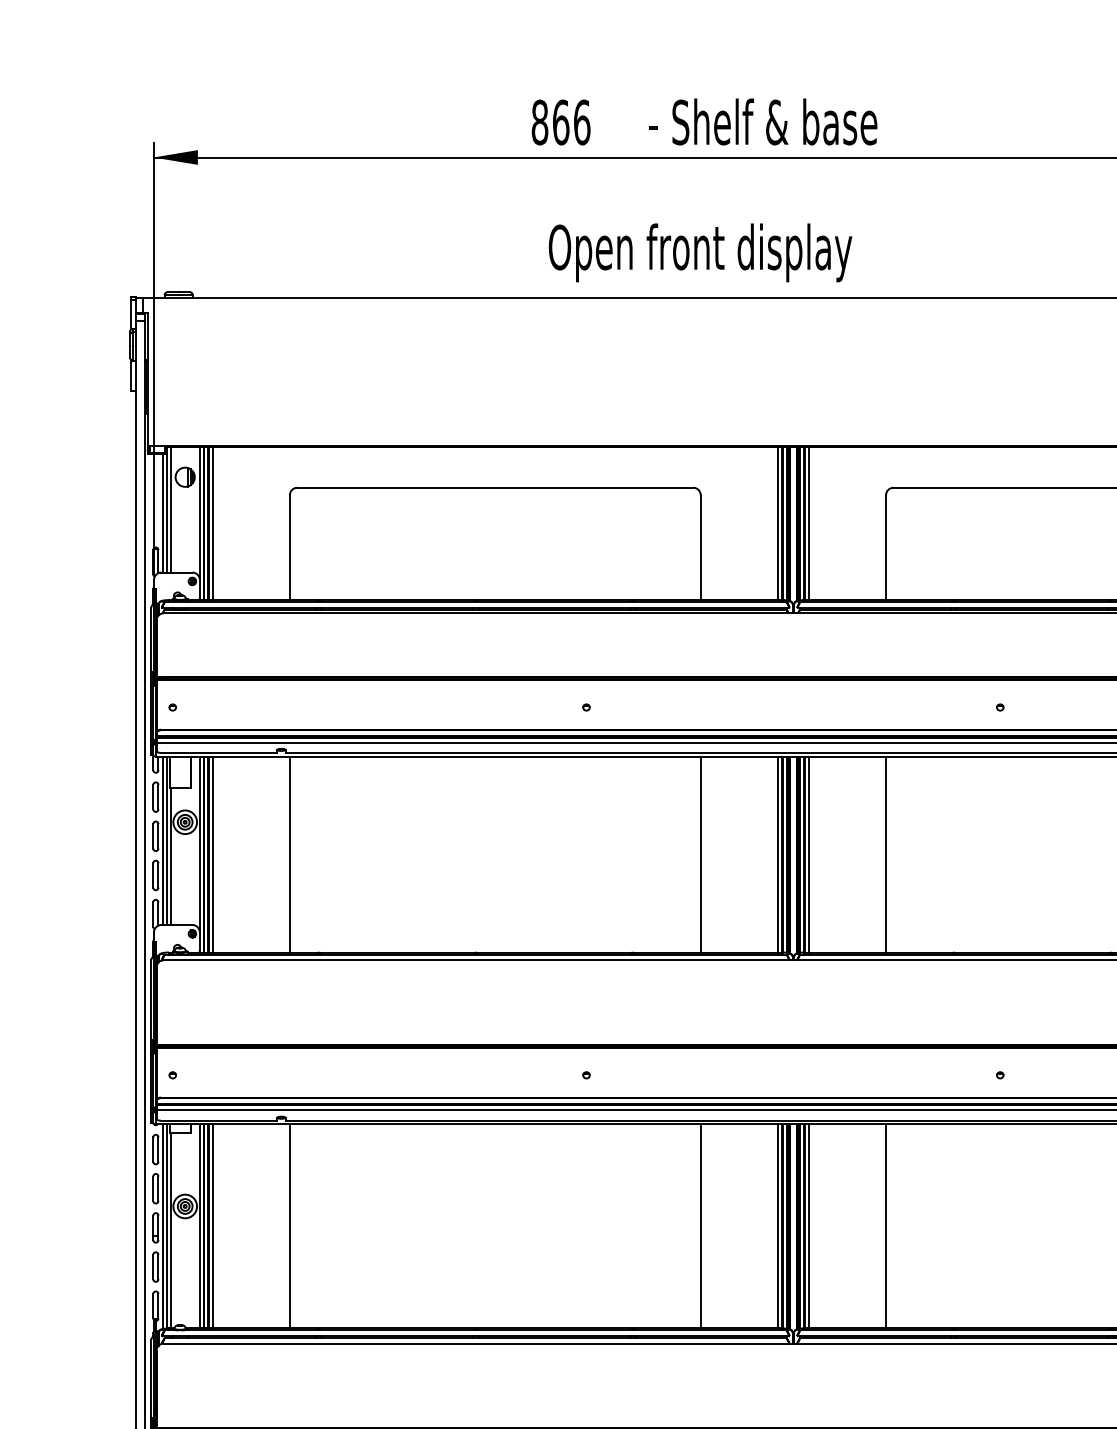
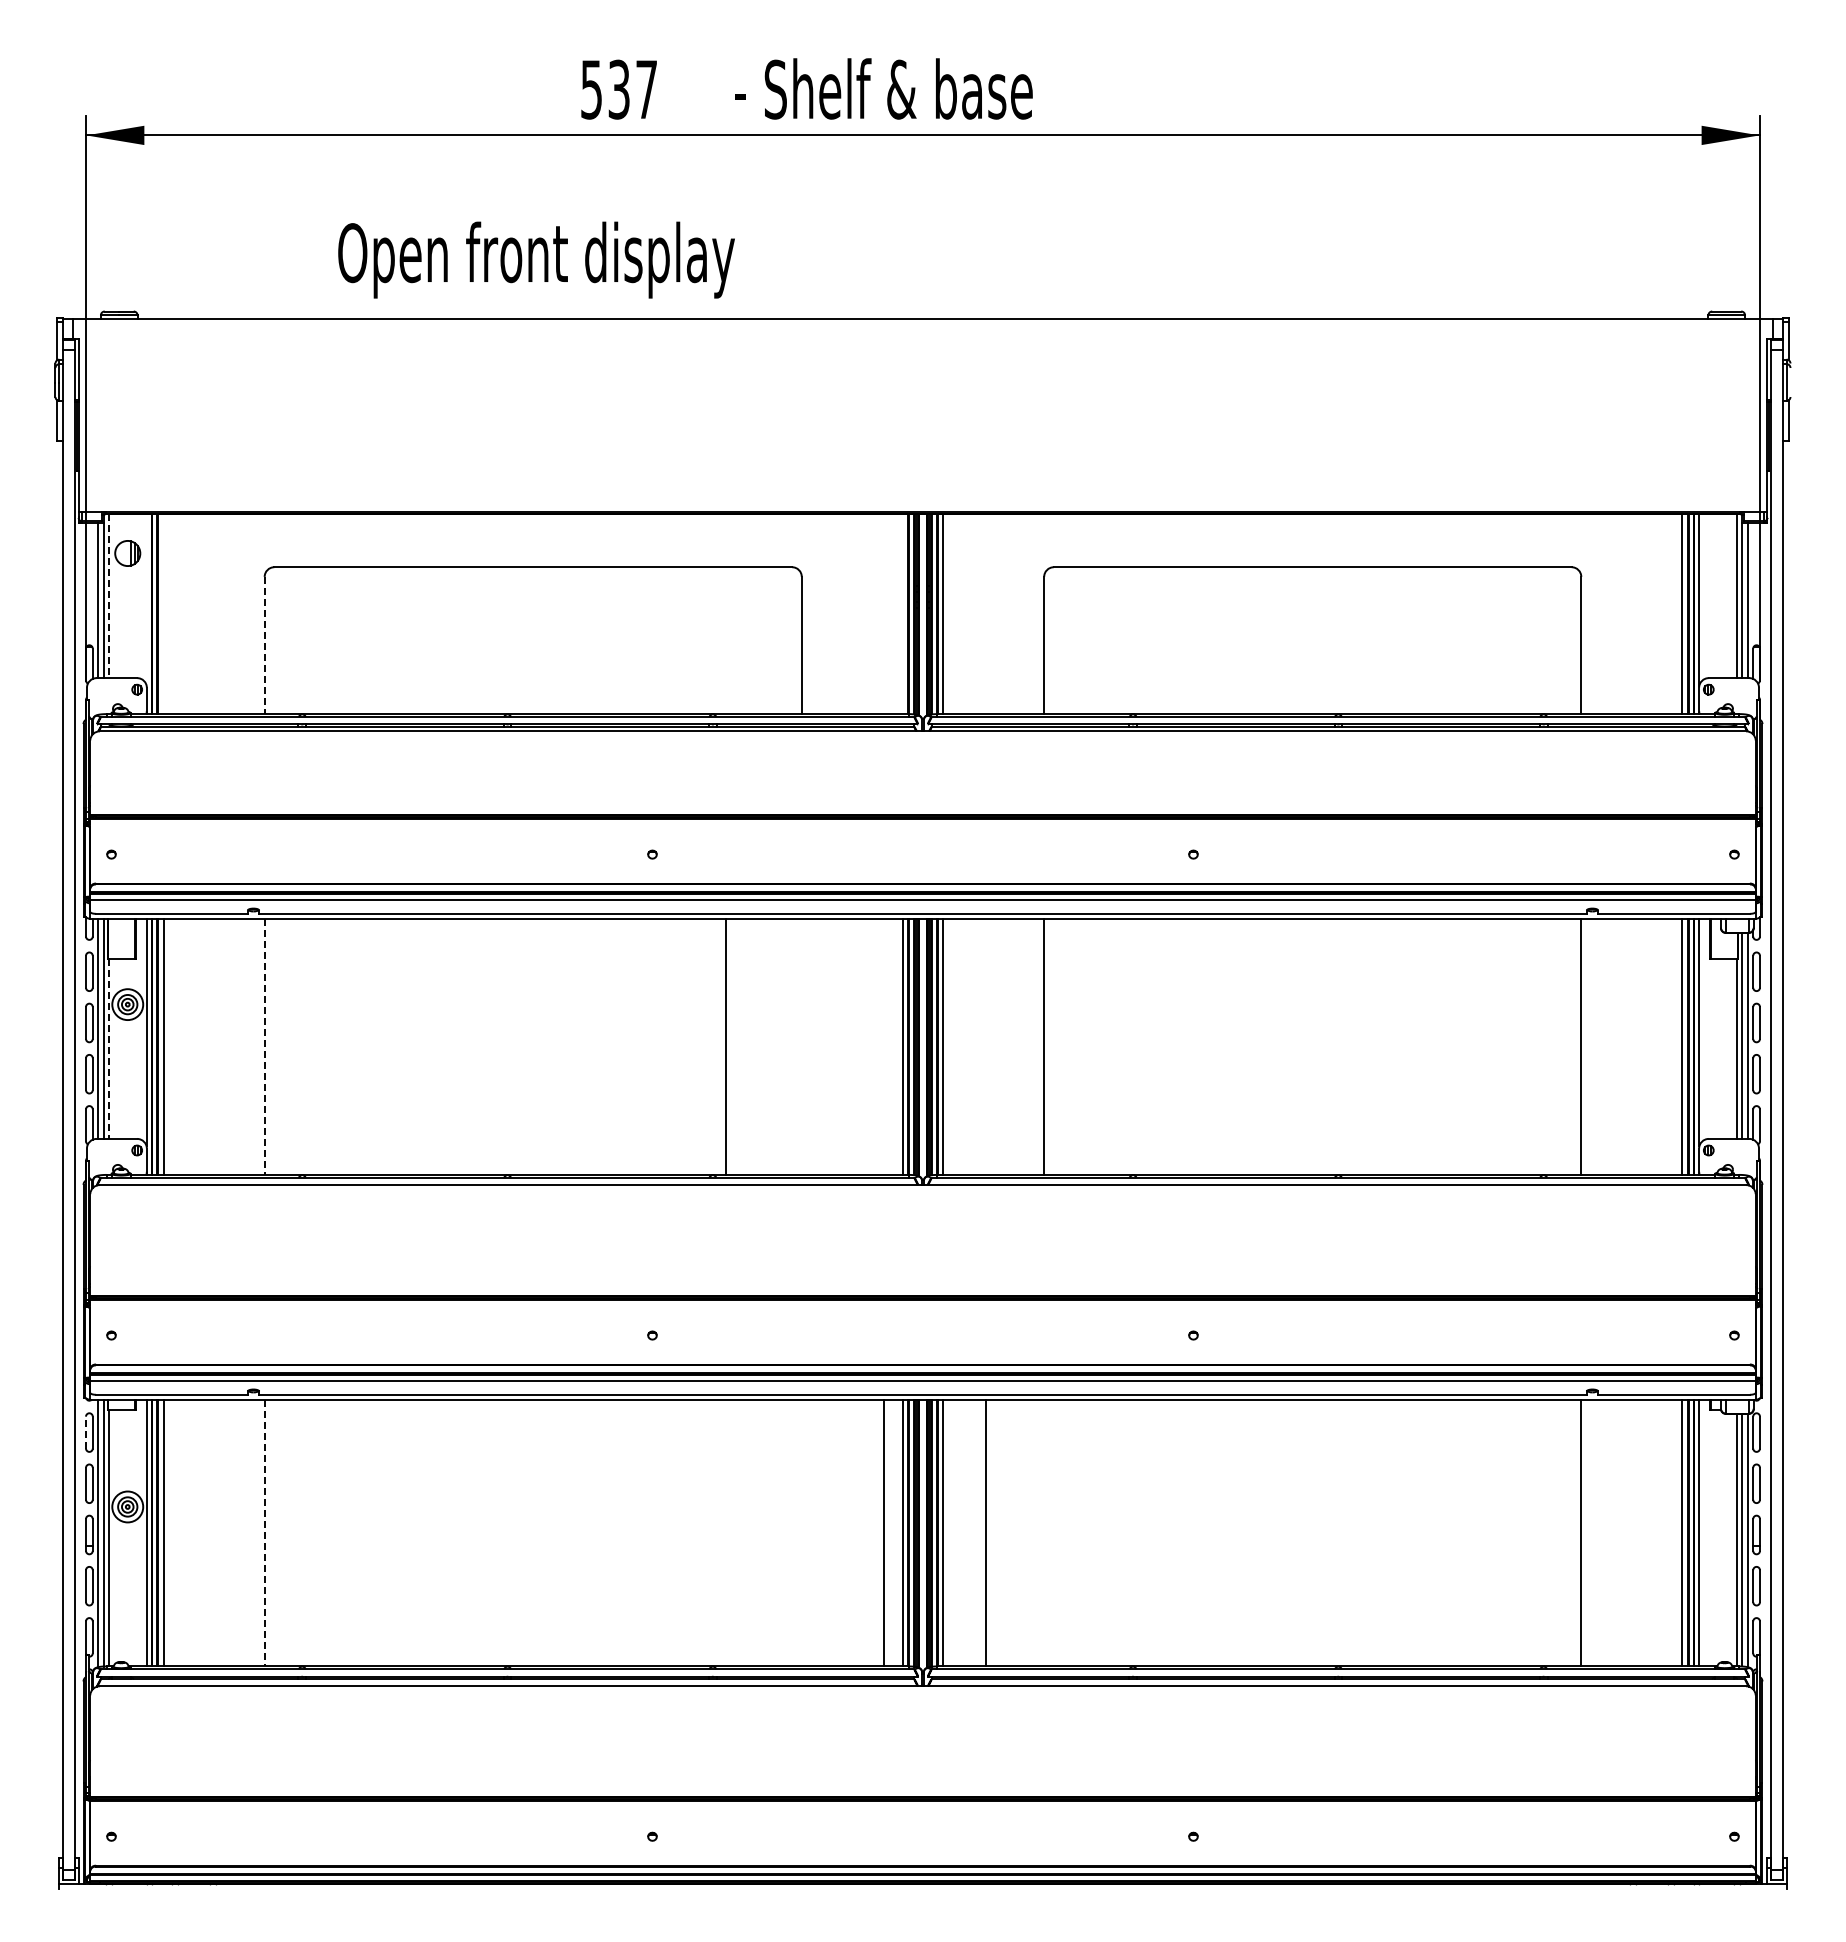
text: (561, 122) -> (619, 89), 866 -> 537
text: (700, 252) -> (536, 259), moved
line: (170, 510) -> (108, 596), solid -> dashed
line: (199, 512) -> (146, 599), removed
line: (212, 523) -> (163, 614), removed
line: (777, 523) -> (902, 614), removed
line: (289, 547) -> (264, 645), solid -> dashed
line: (700, 854) -> (725, 1046), moved
line: (289, 855) -> (264, 1047), solid -> dashed
line: (170, 856) -> (108, 1049), solid -> dashed
line: (153, 1149) -> (86, 1432), solid -> dashed
line: (700, 1225) -> (883, 1532), moved
line: (886, 1225) -> (986, 1532), moved
line: (289, 1226) -> (264, 1533), solid -> dashed

